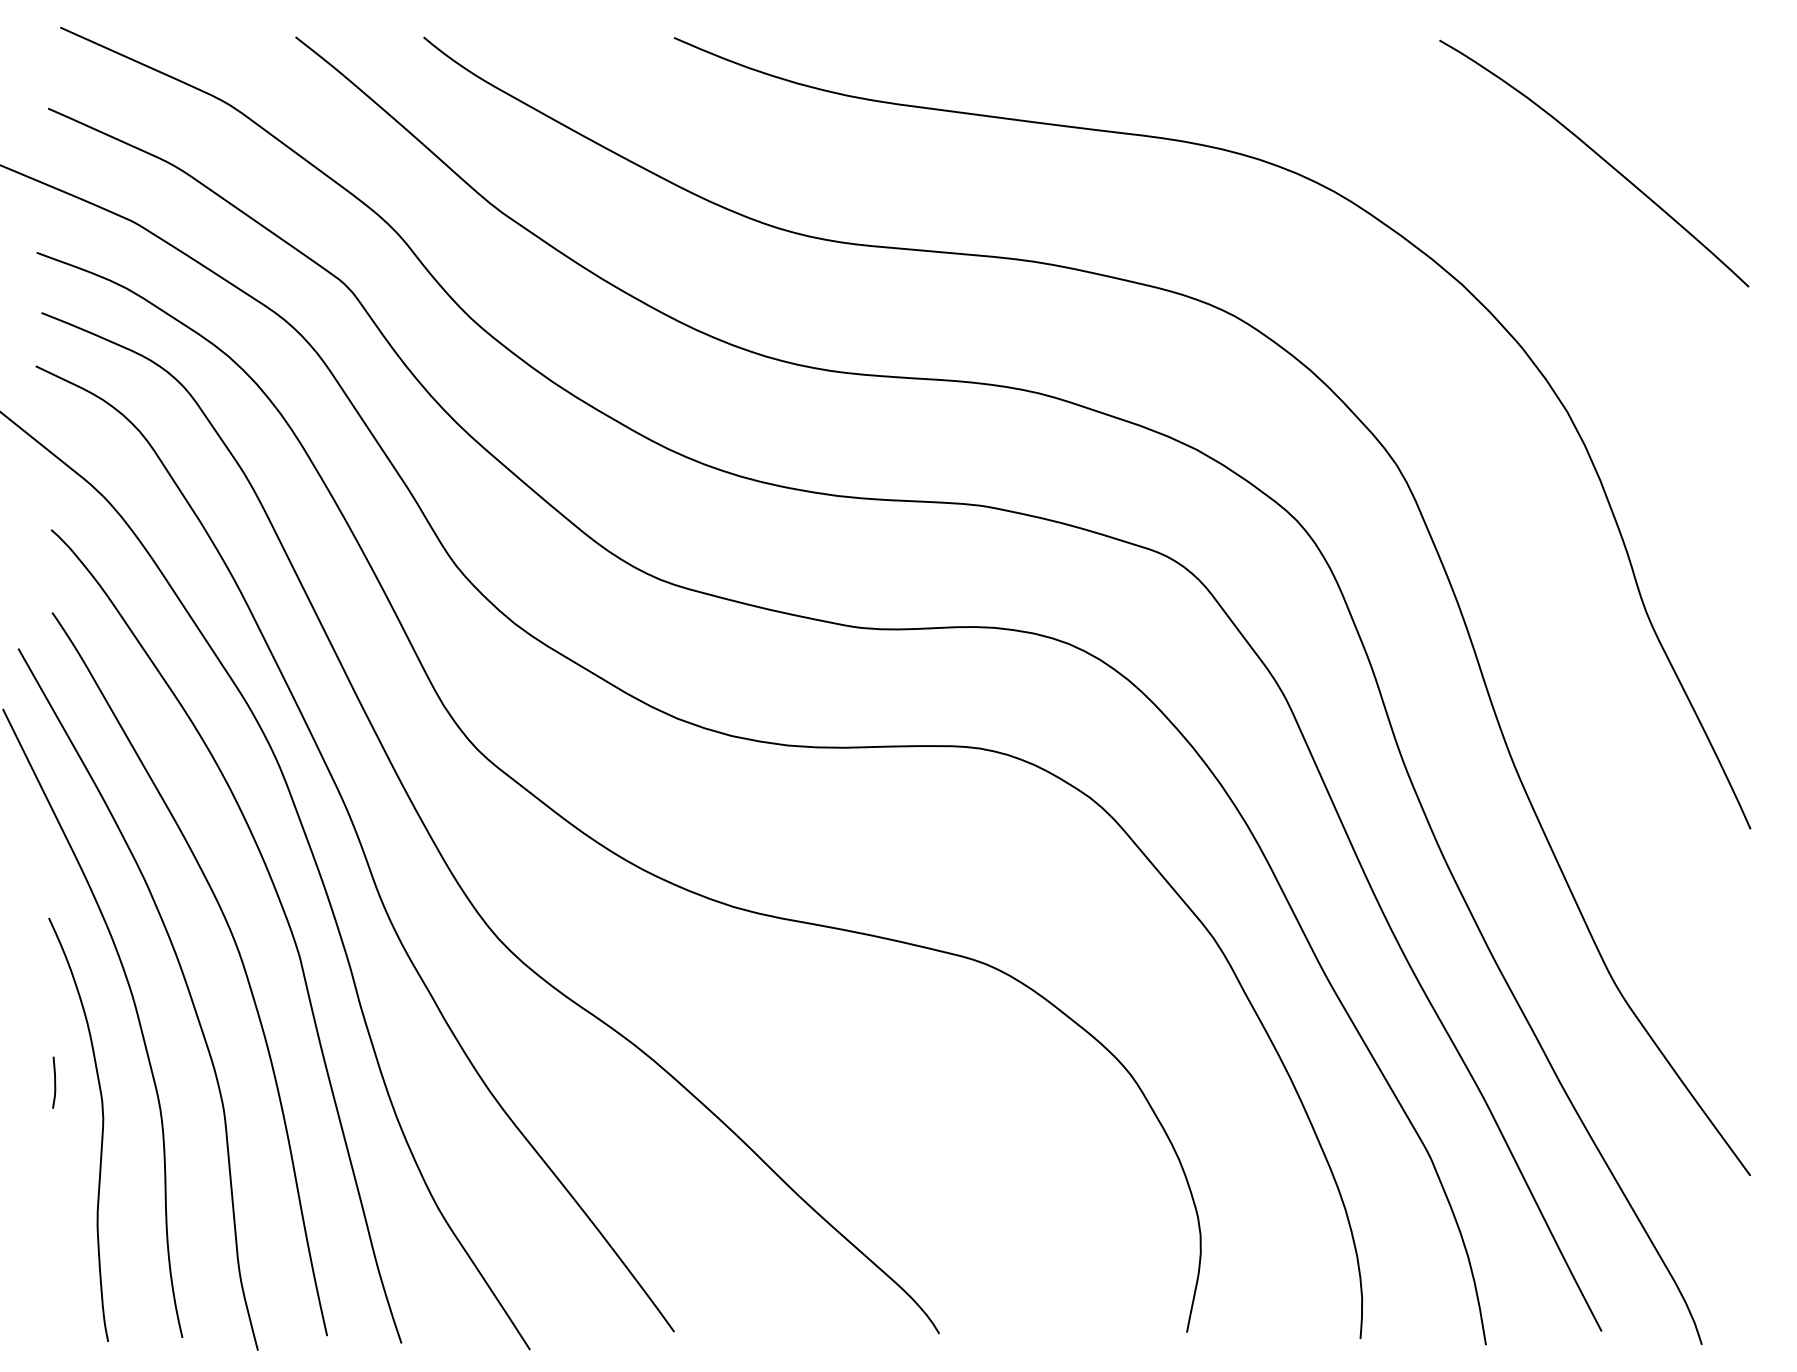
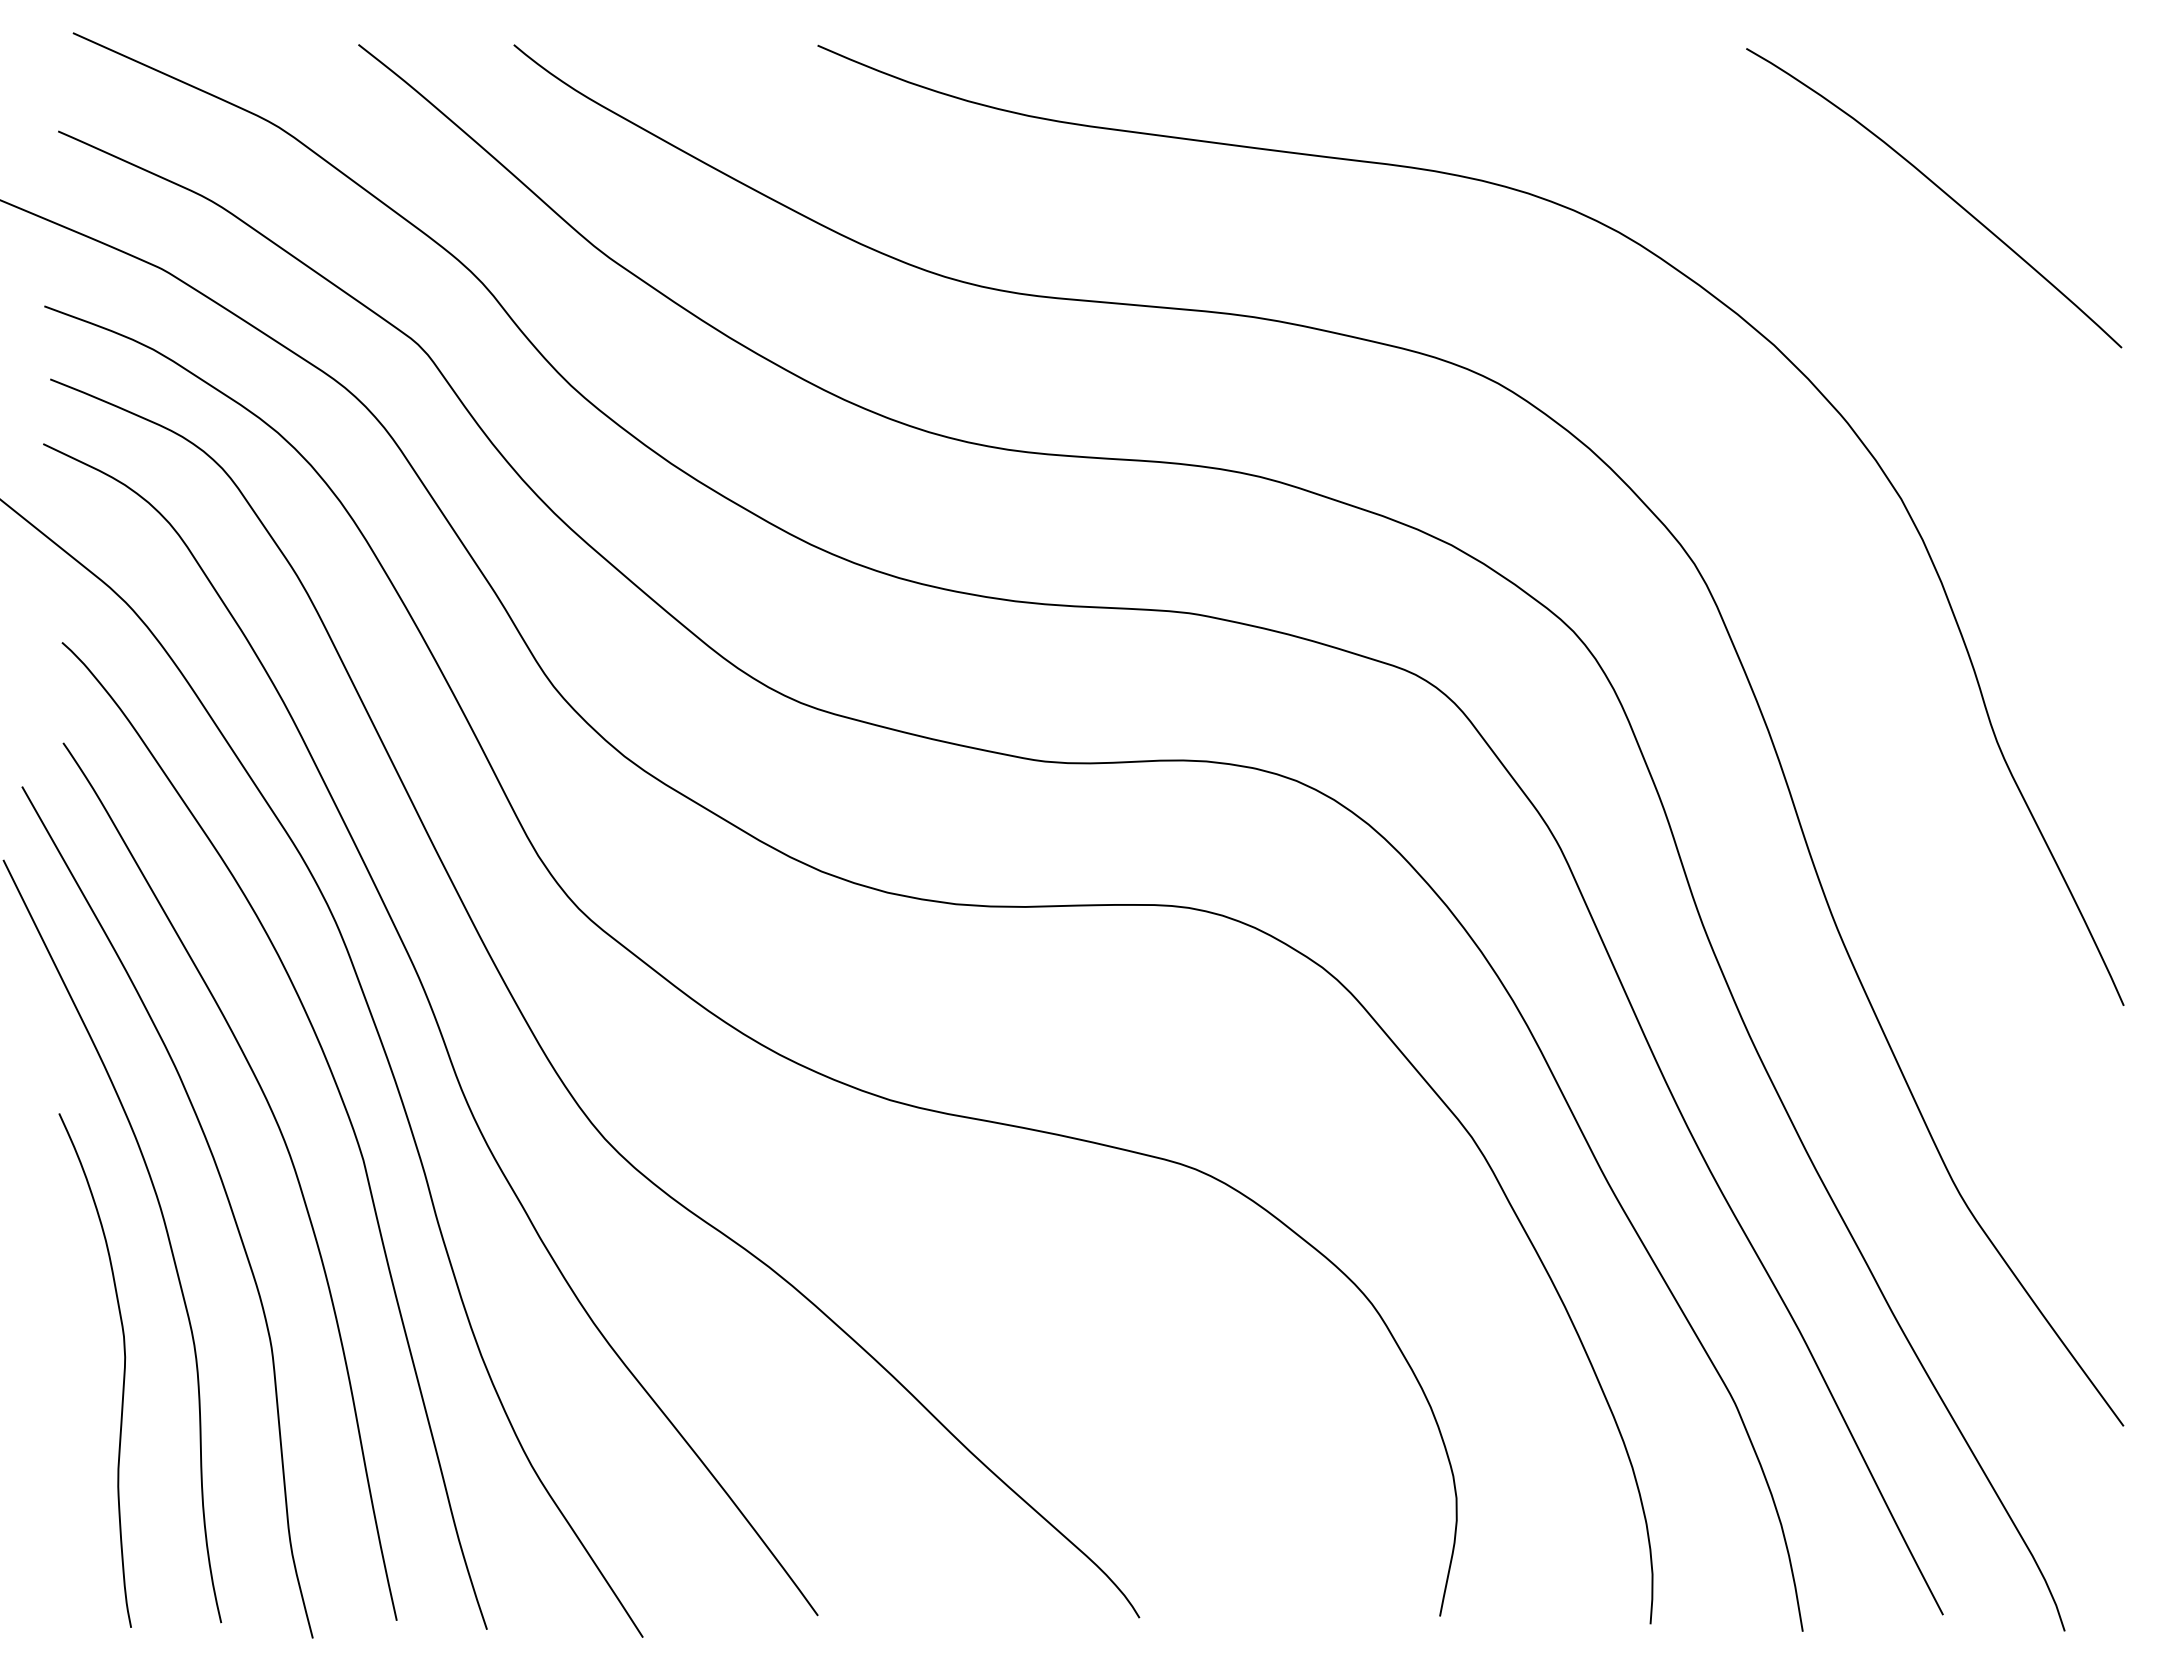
line: (54, 1082) -> (65, 1312), removed

